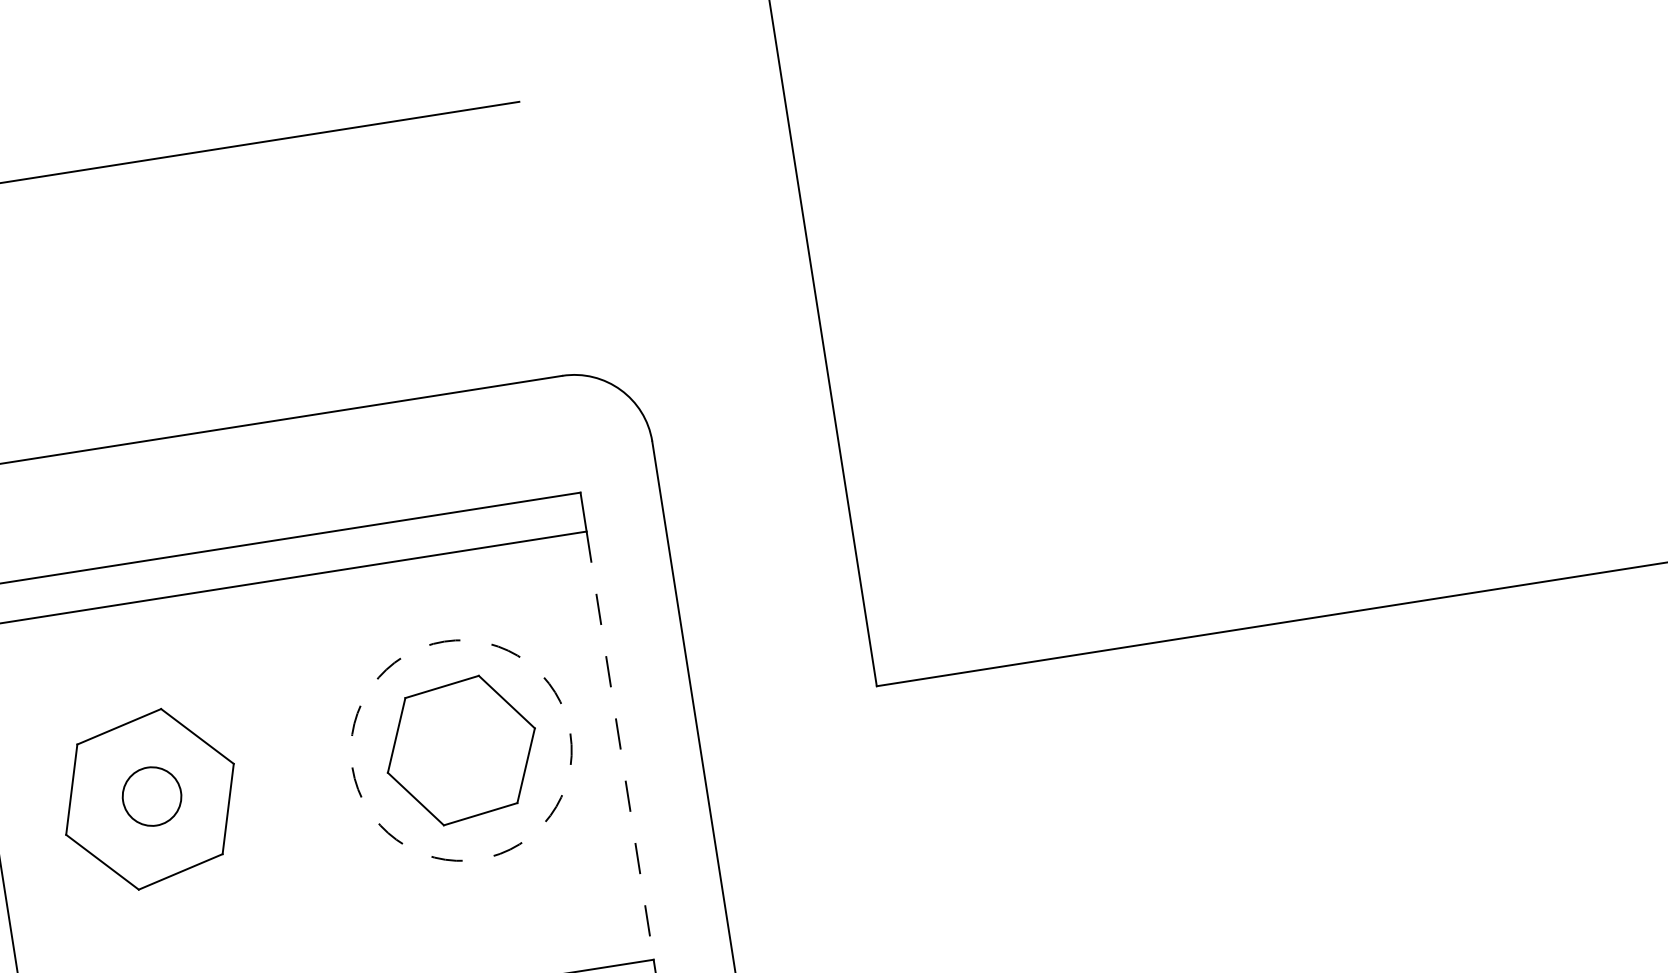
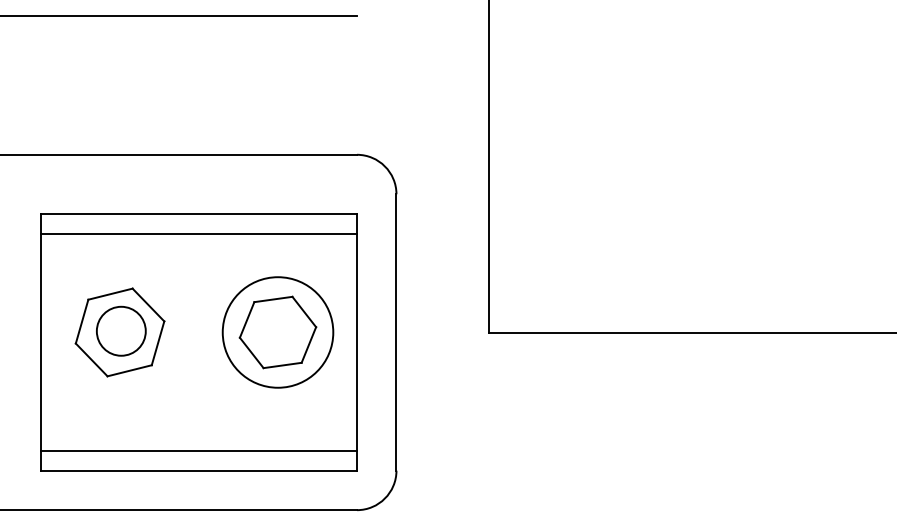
line: (621, 745) -> (357, 342), dashed -> solid
circle: (460, 750) -> (277, 332), dashed -> solid
circle: (150, 795) -> (120, 330), size x1.67

